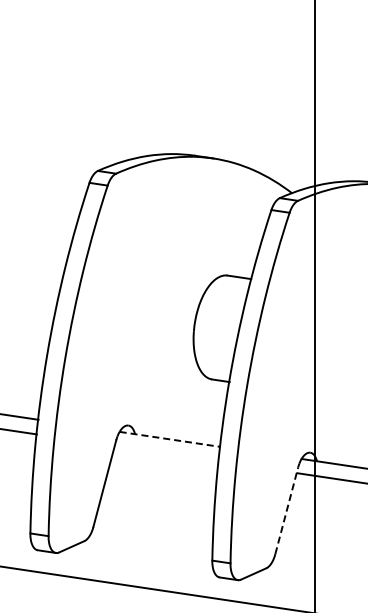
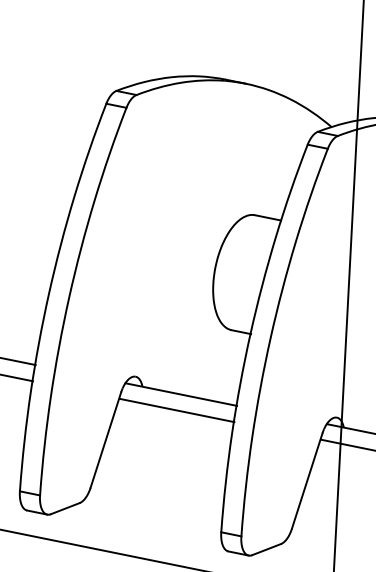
line: (170, 439) -> (181, 394), dashed -> solid
line: (166, 453) -> (176, 410), added
line: (286, 510) -> (306, 480), dashed -> solid

